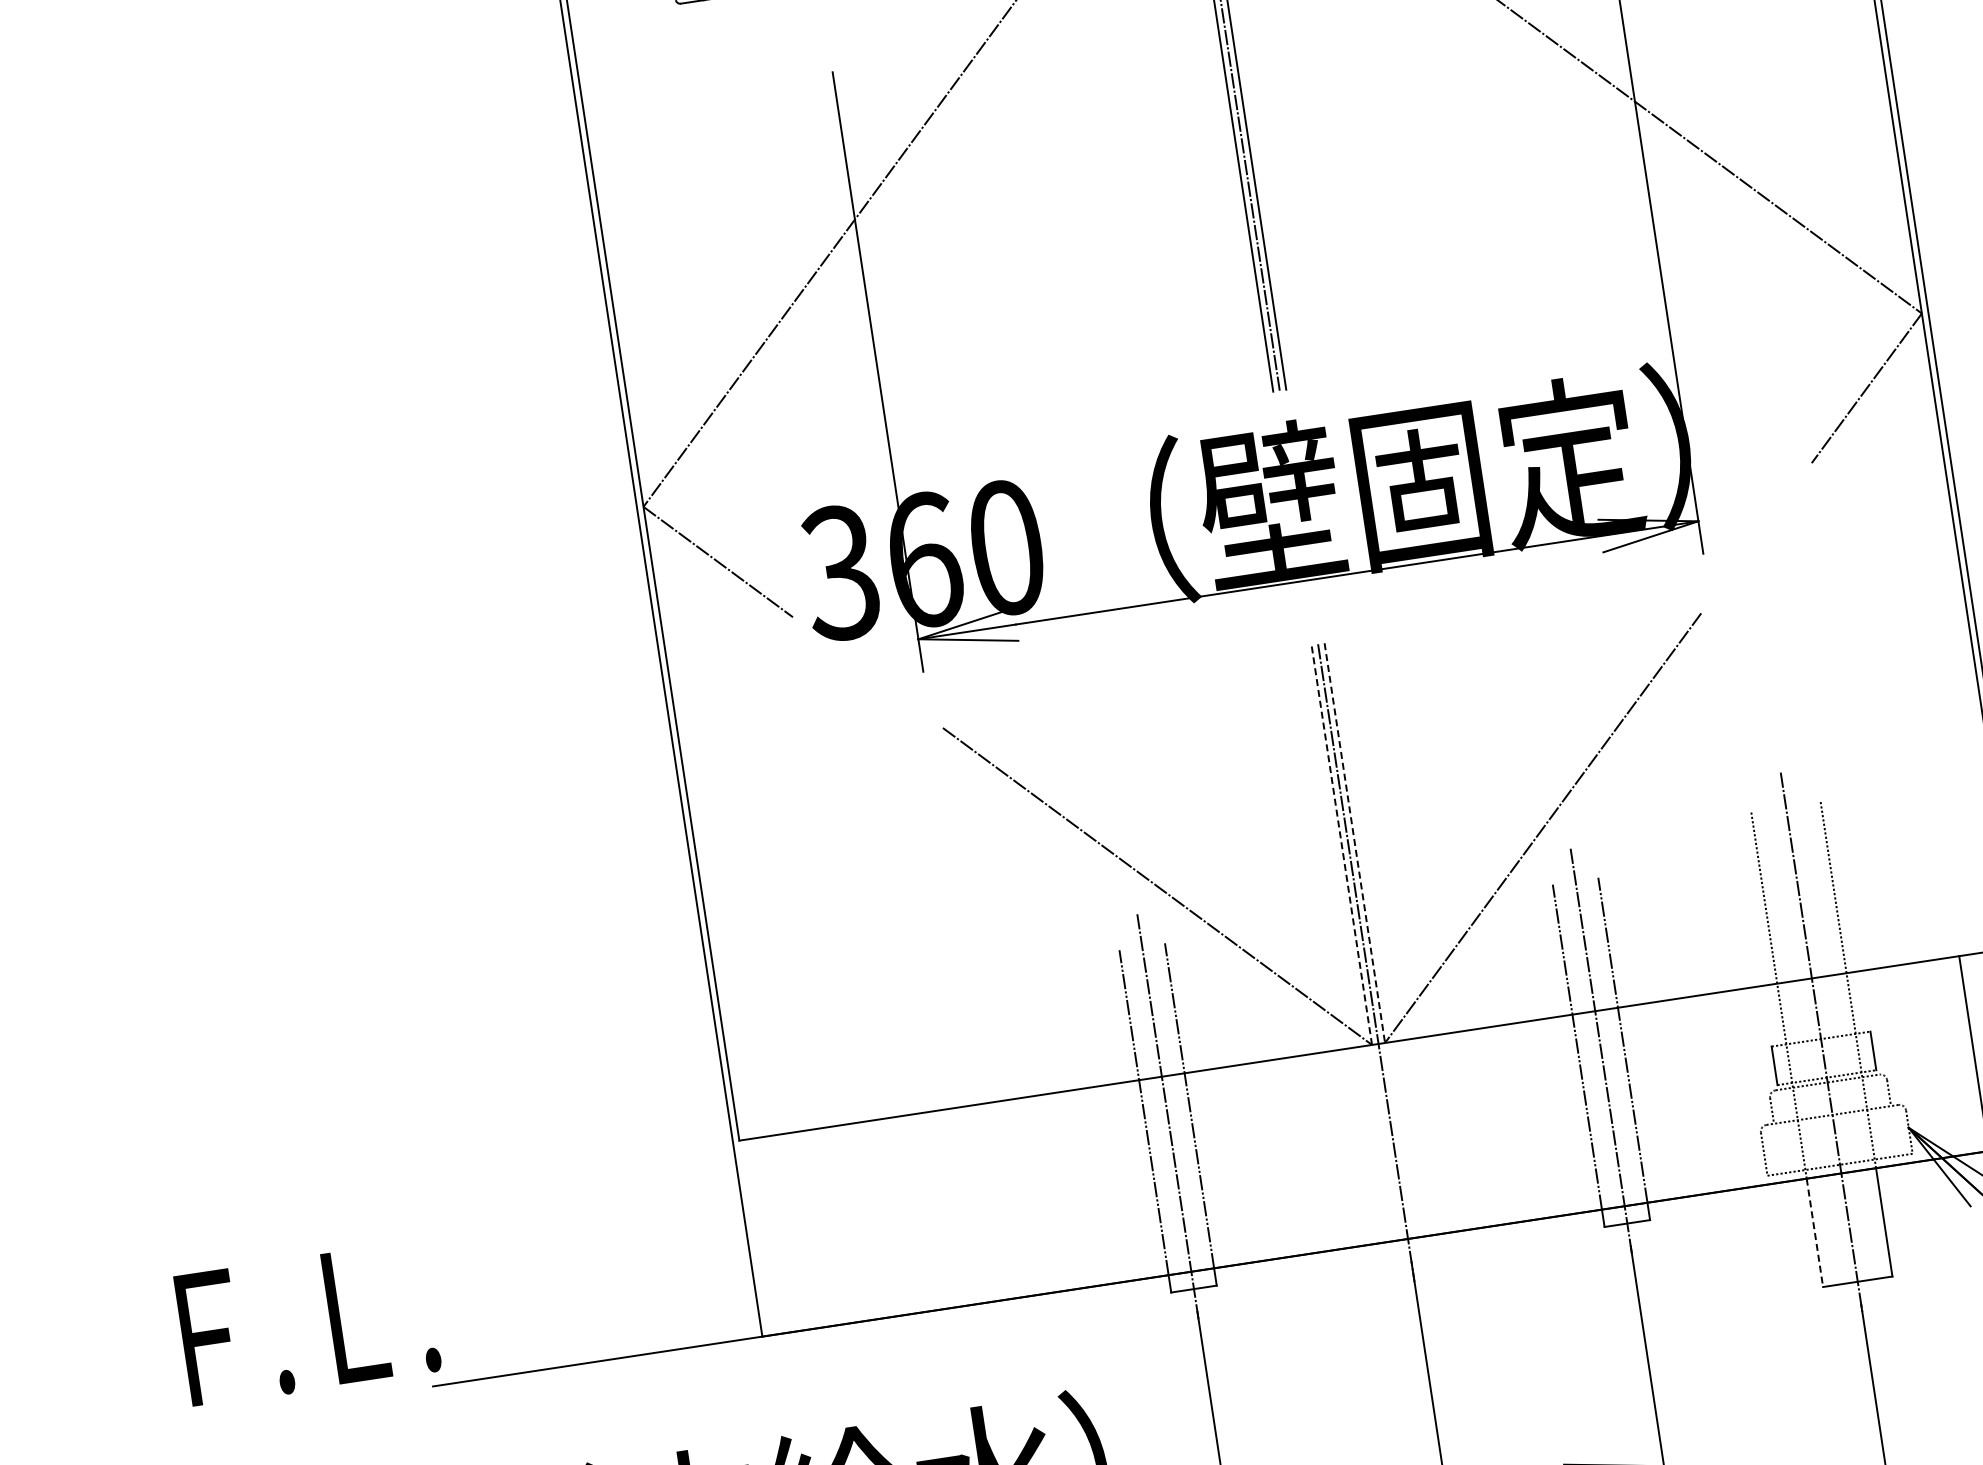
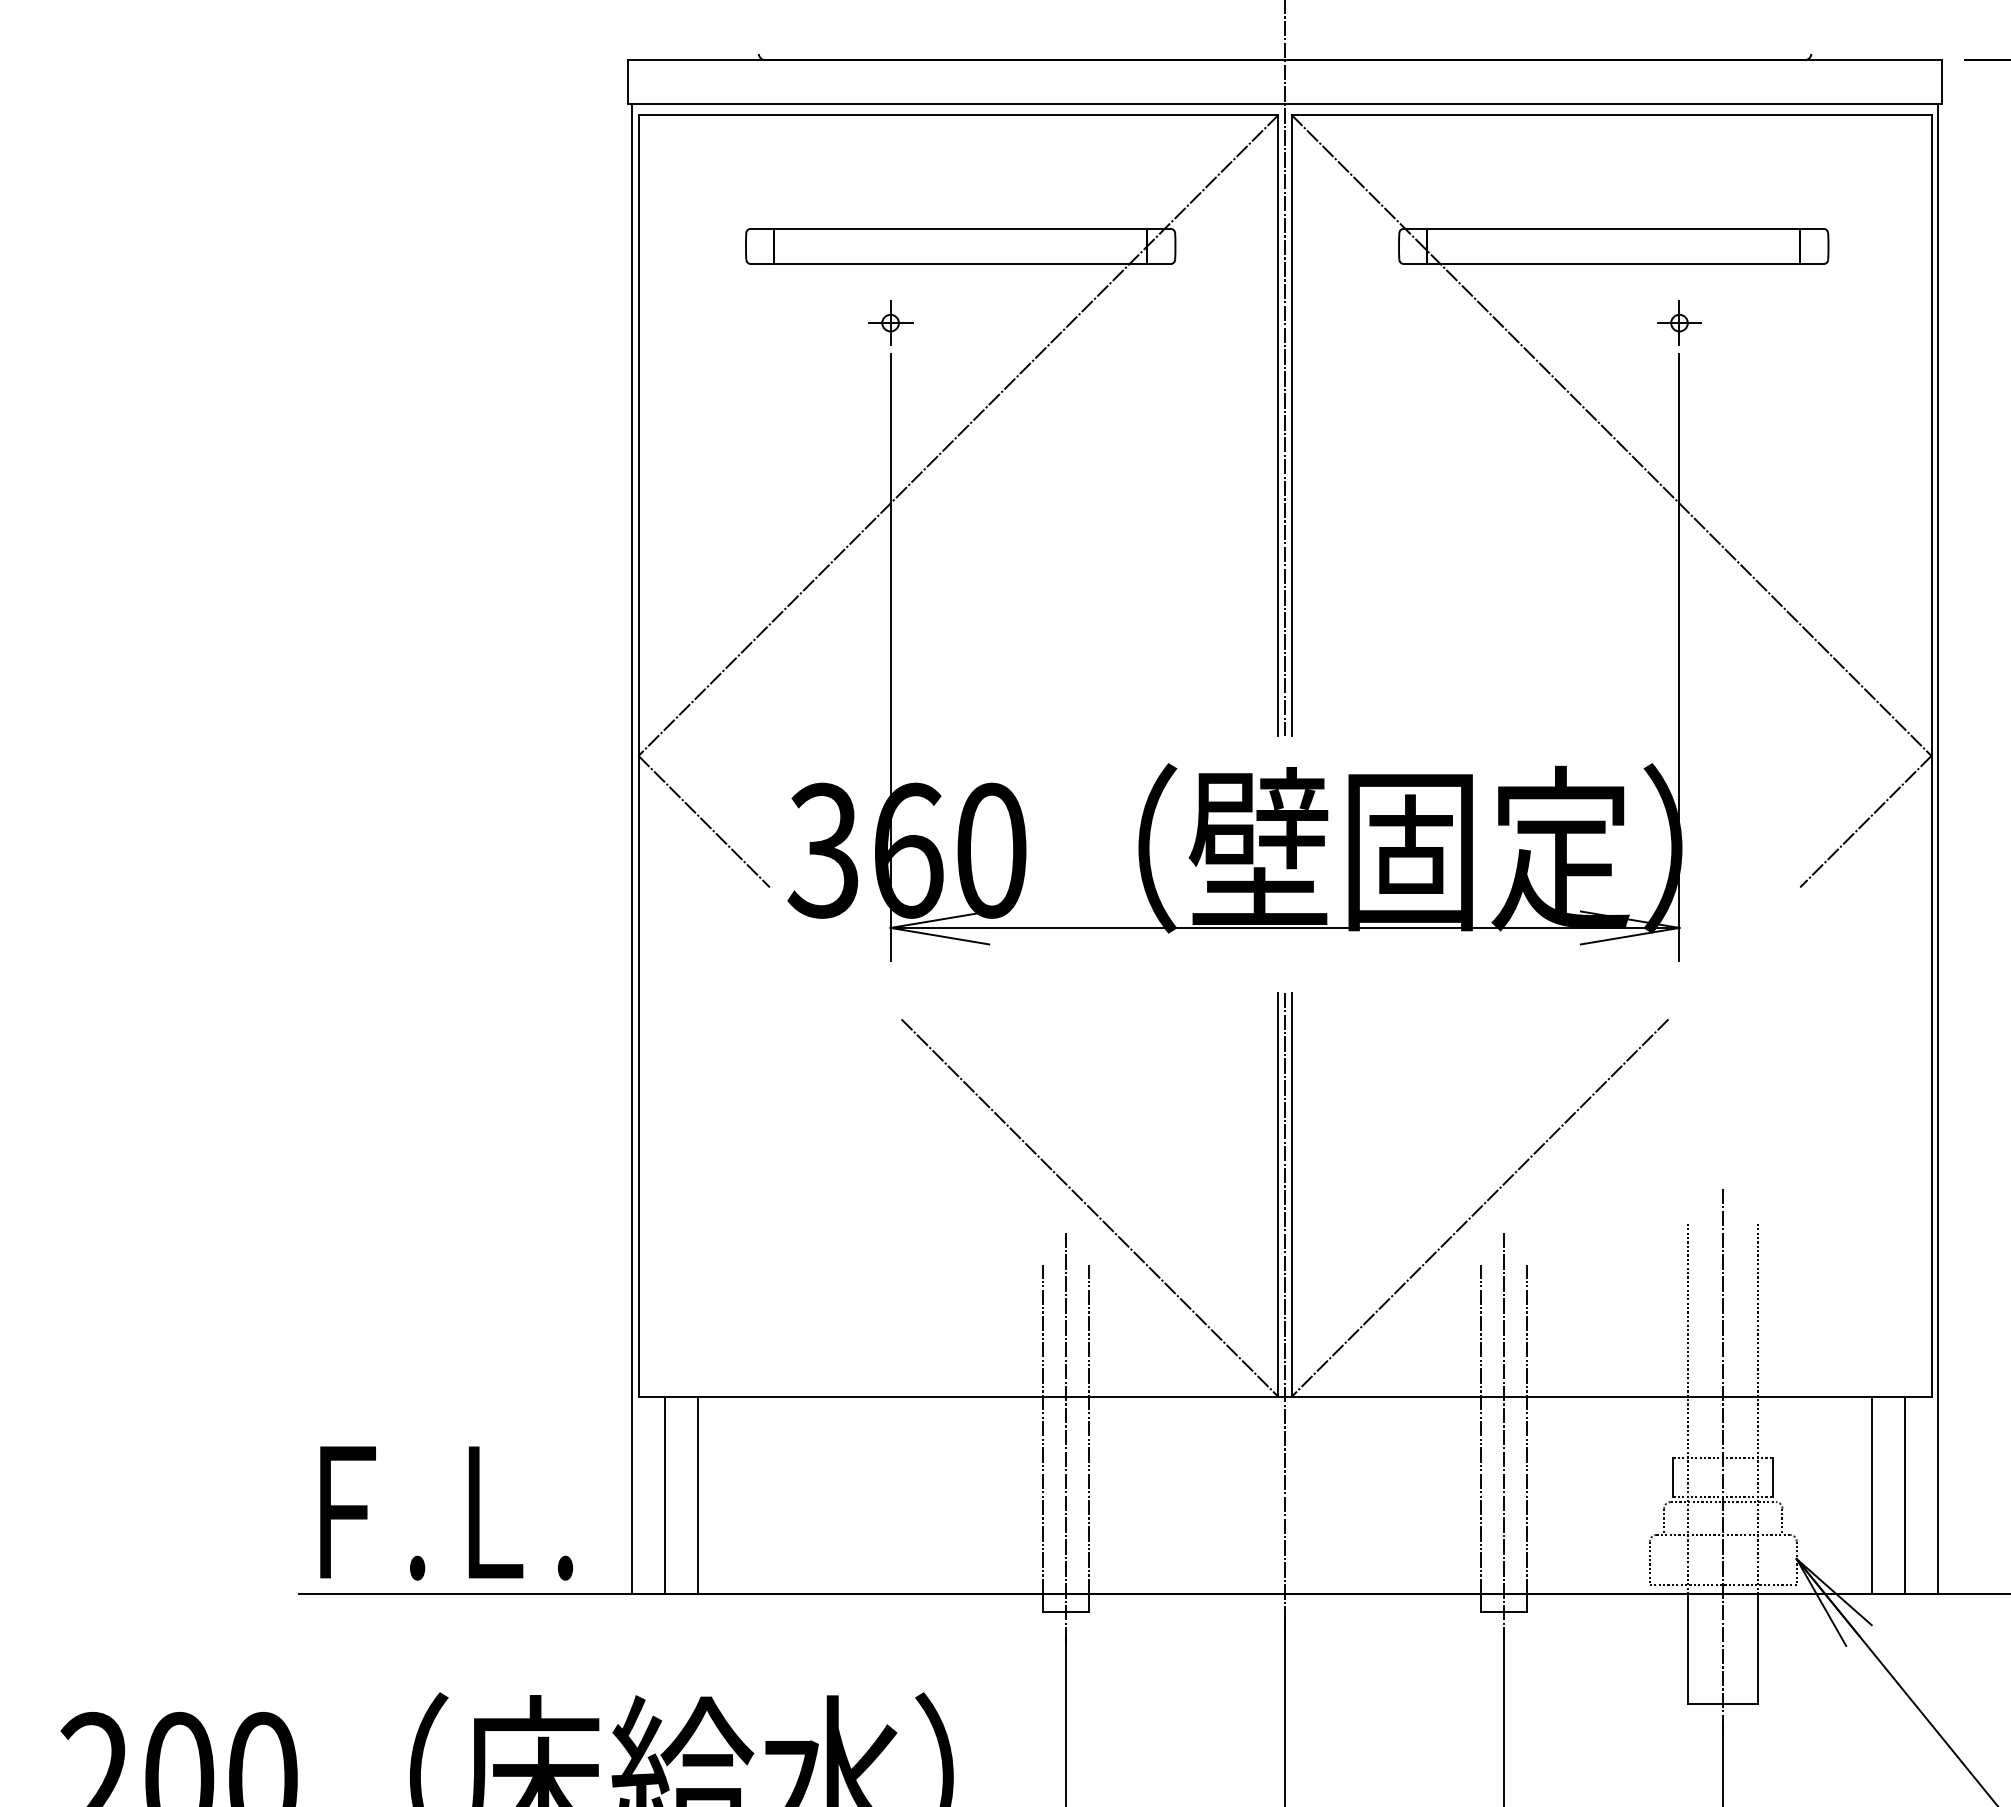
part: (827, 40) -> (890, 322), added
line: (1354, 843) -> (1291, 1195), dashed -> solid
line: (1341, 844) -> (1278, 1194), dashed -> solid
line: (812, 1229) -> (697, 1495), added
line: (1815, 1232) -> (1688, 1648), dashed -> solid
line: (779, 1234) -> (664, 1495), added
text: (307, 1323) -> (446, 1513), moved

